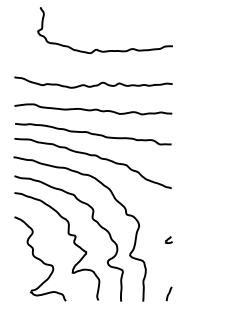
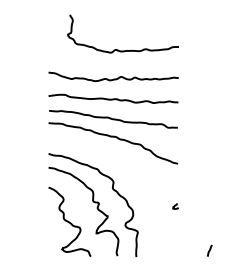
curve: (115, 201) -> (131, 174), removed
curve: (168, 293) -> (209, 250), moved

